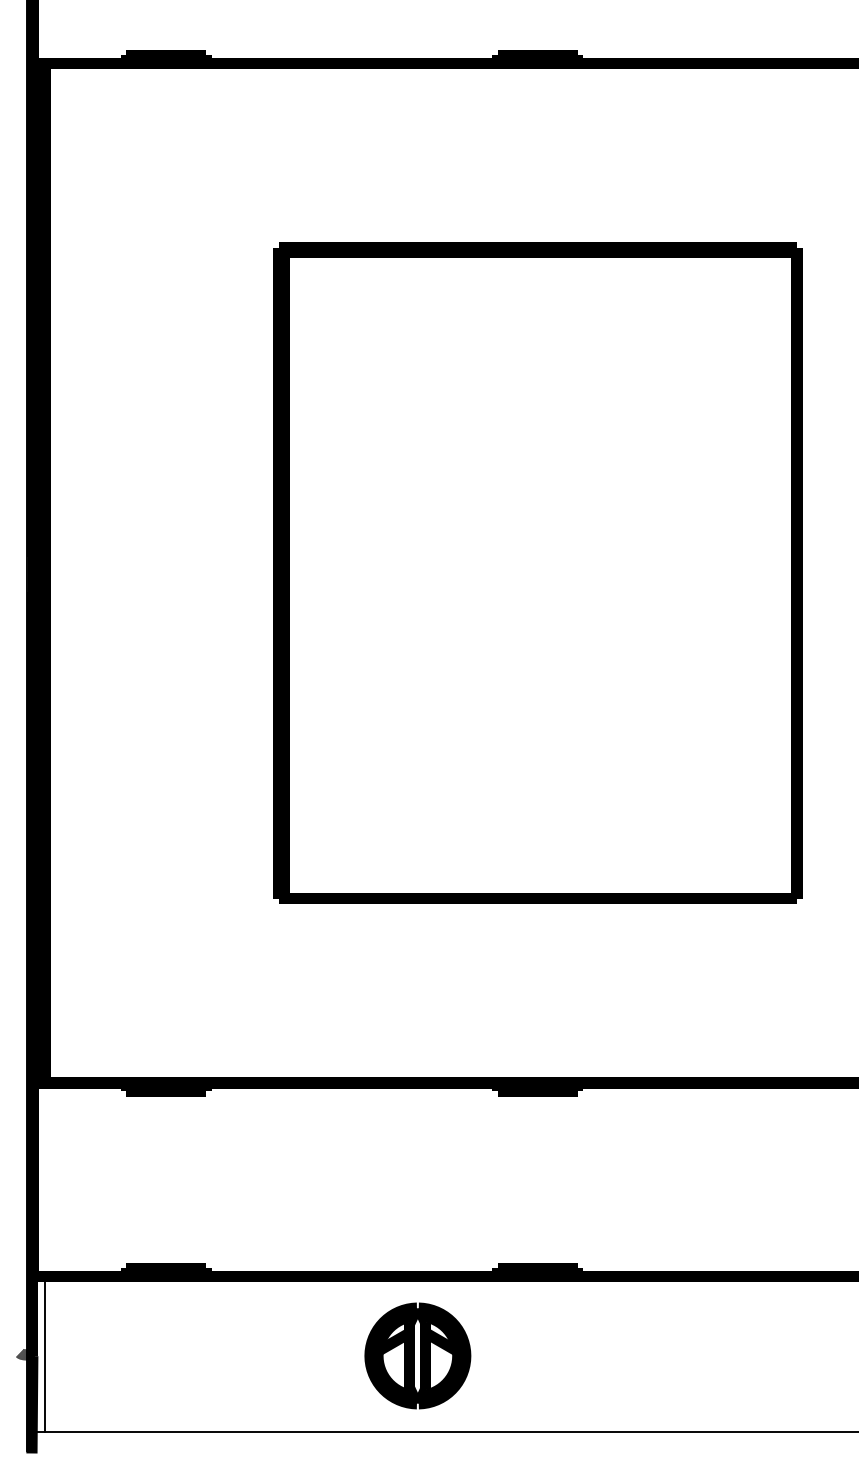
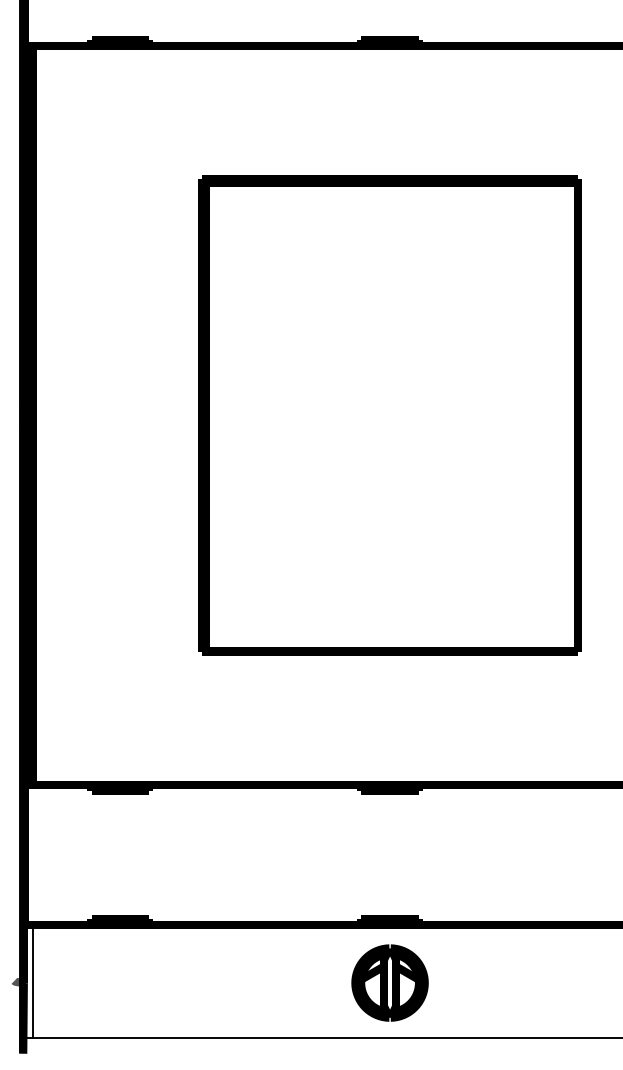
part: (417, 1355) -> (389, 982), moved

